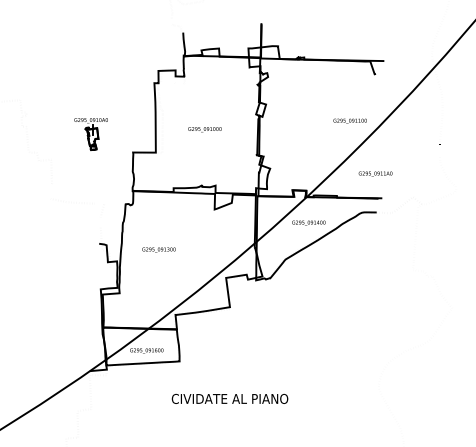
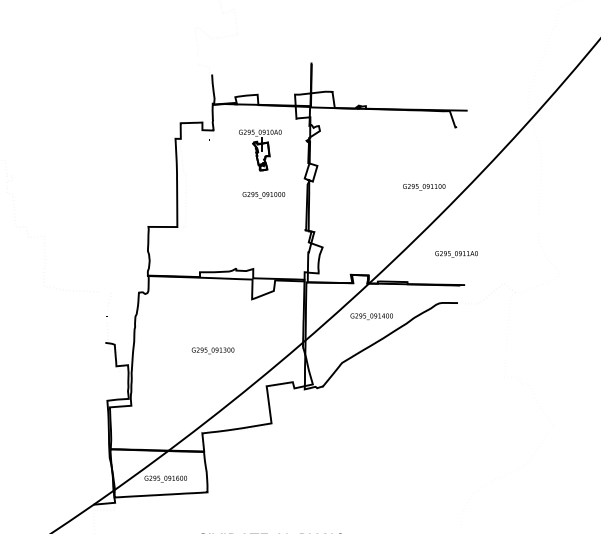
text: (204, 129) -> (263, 195), moved
part: (90, 134) -> (259, 150), moved
text: (158, 249) -> (212, 350), moved

